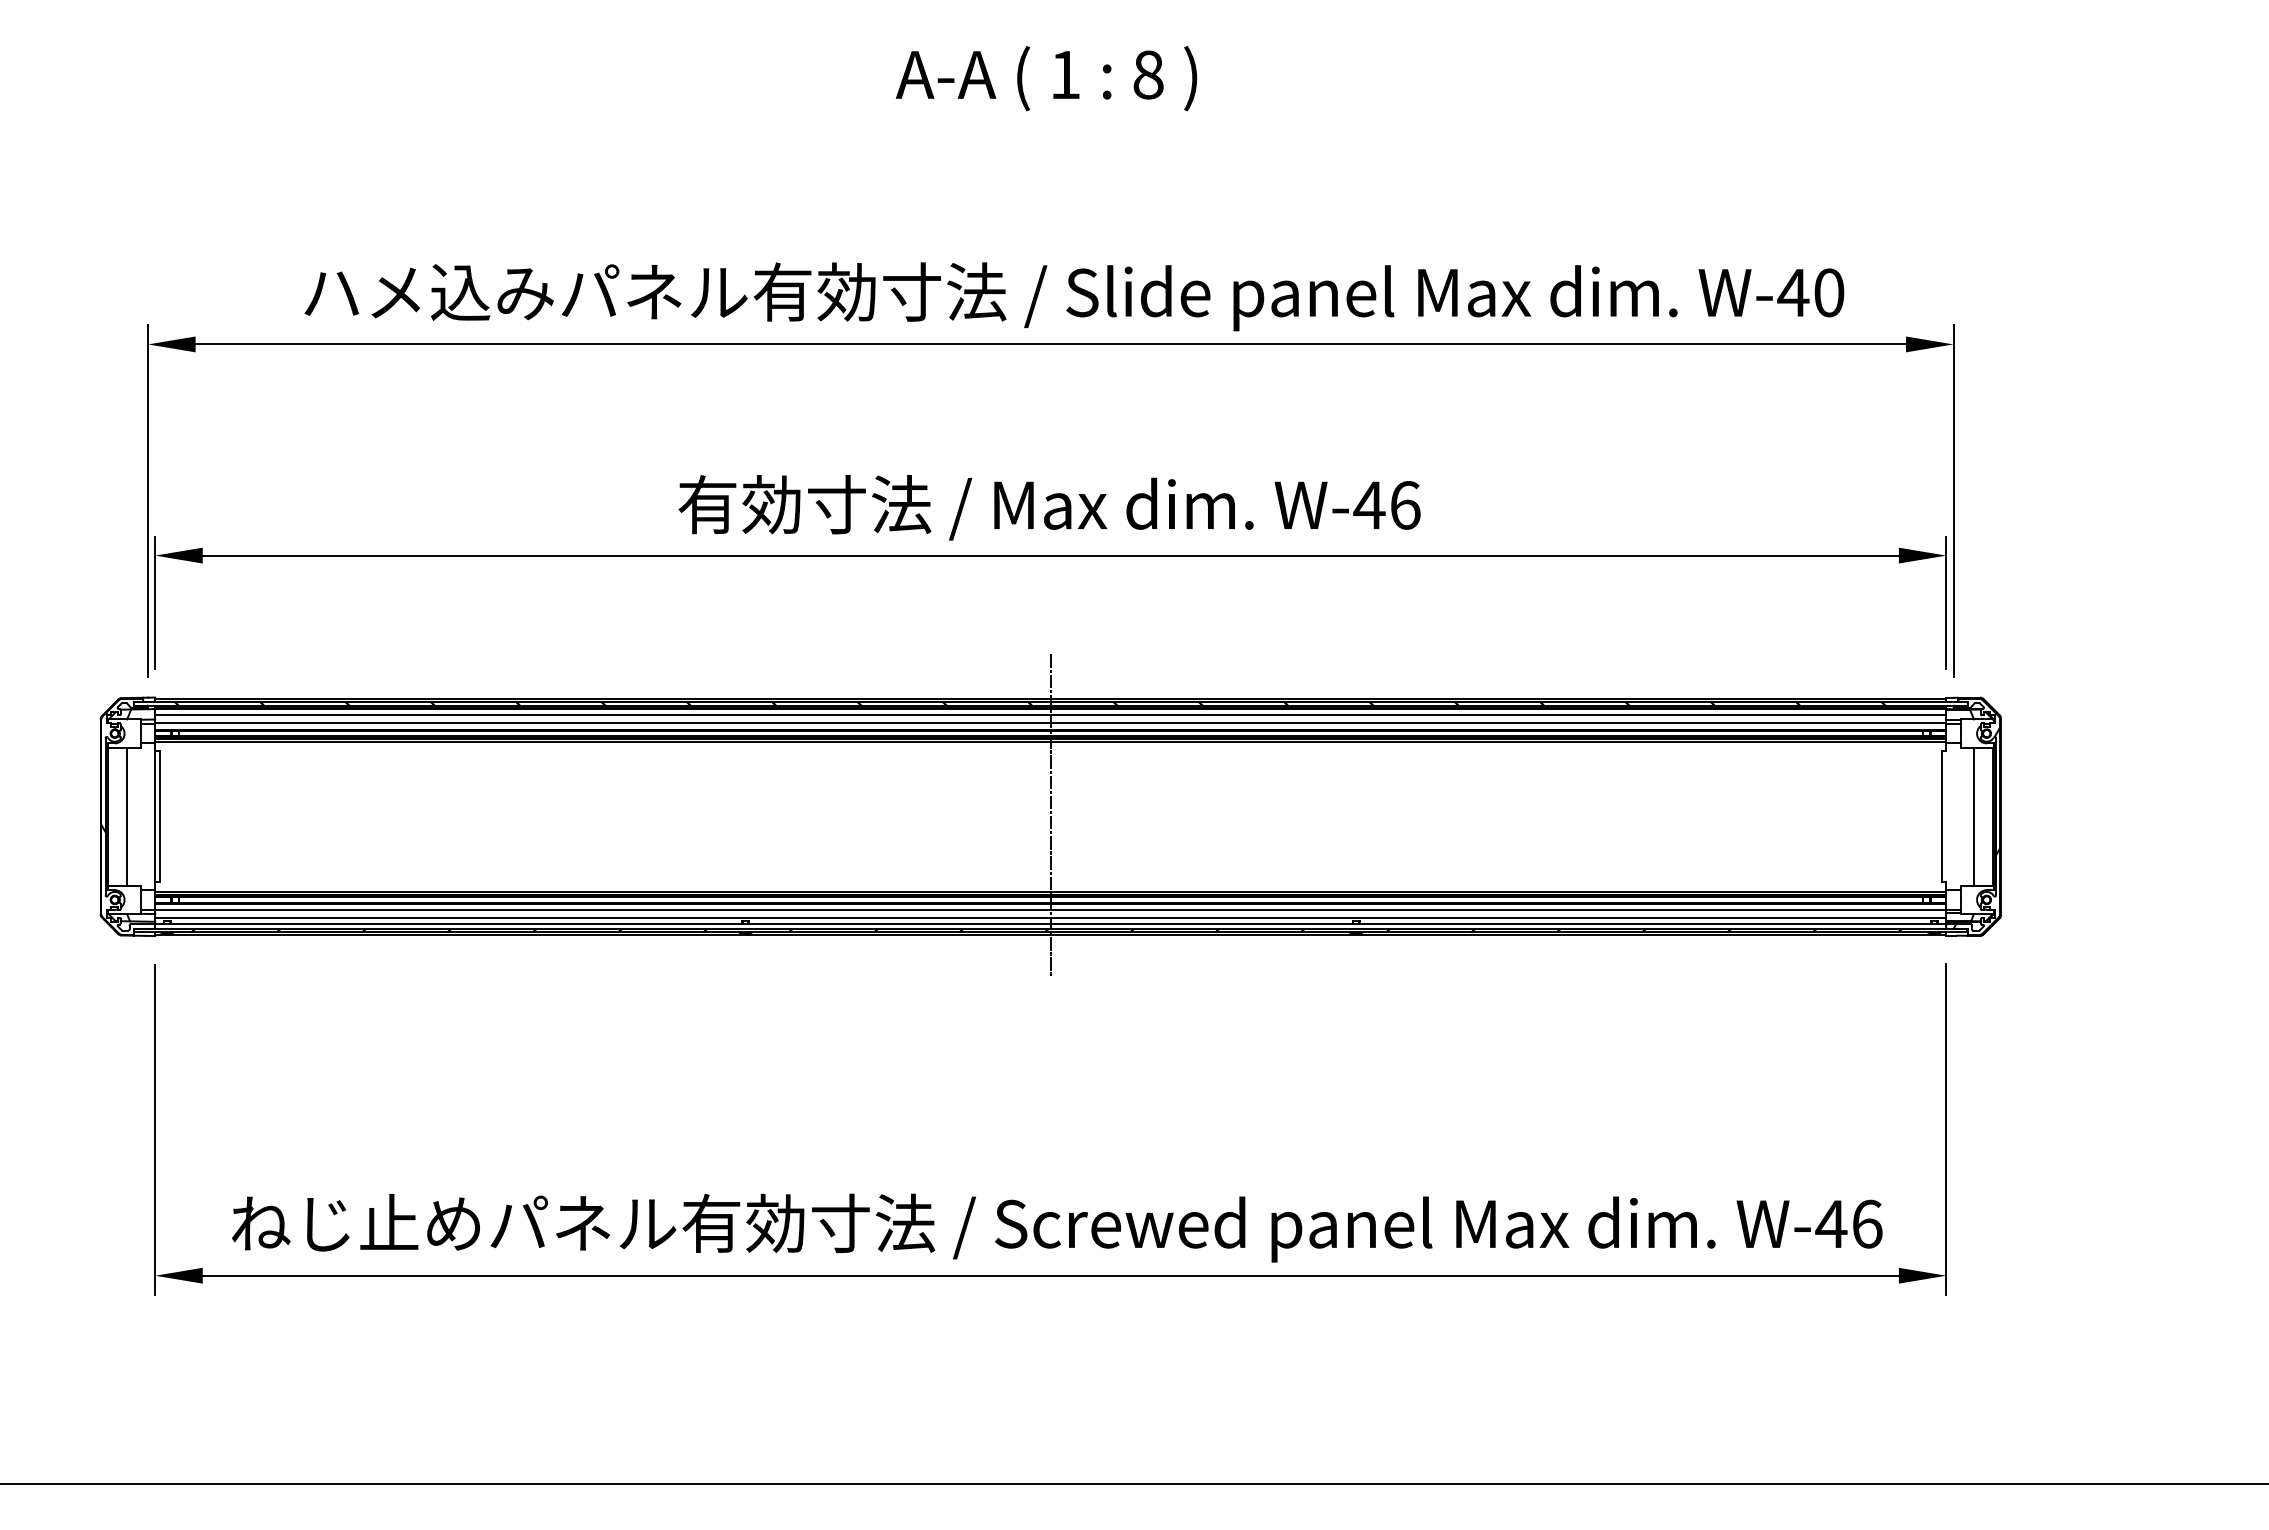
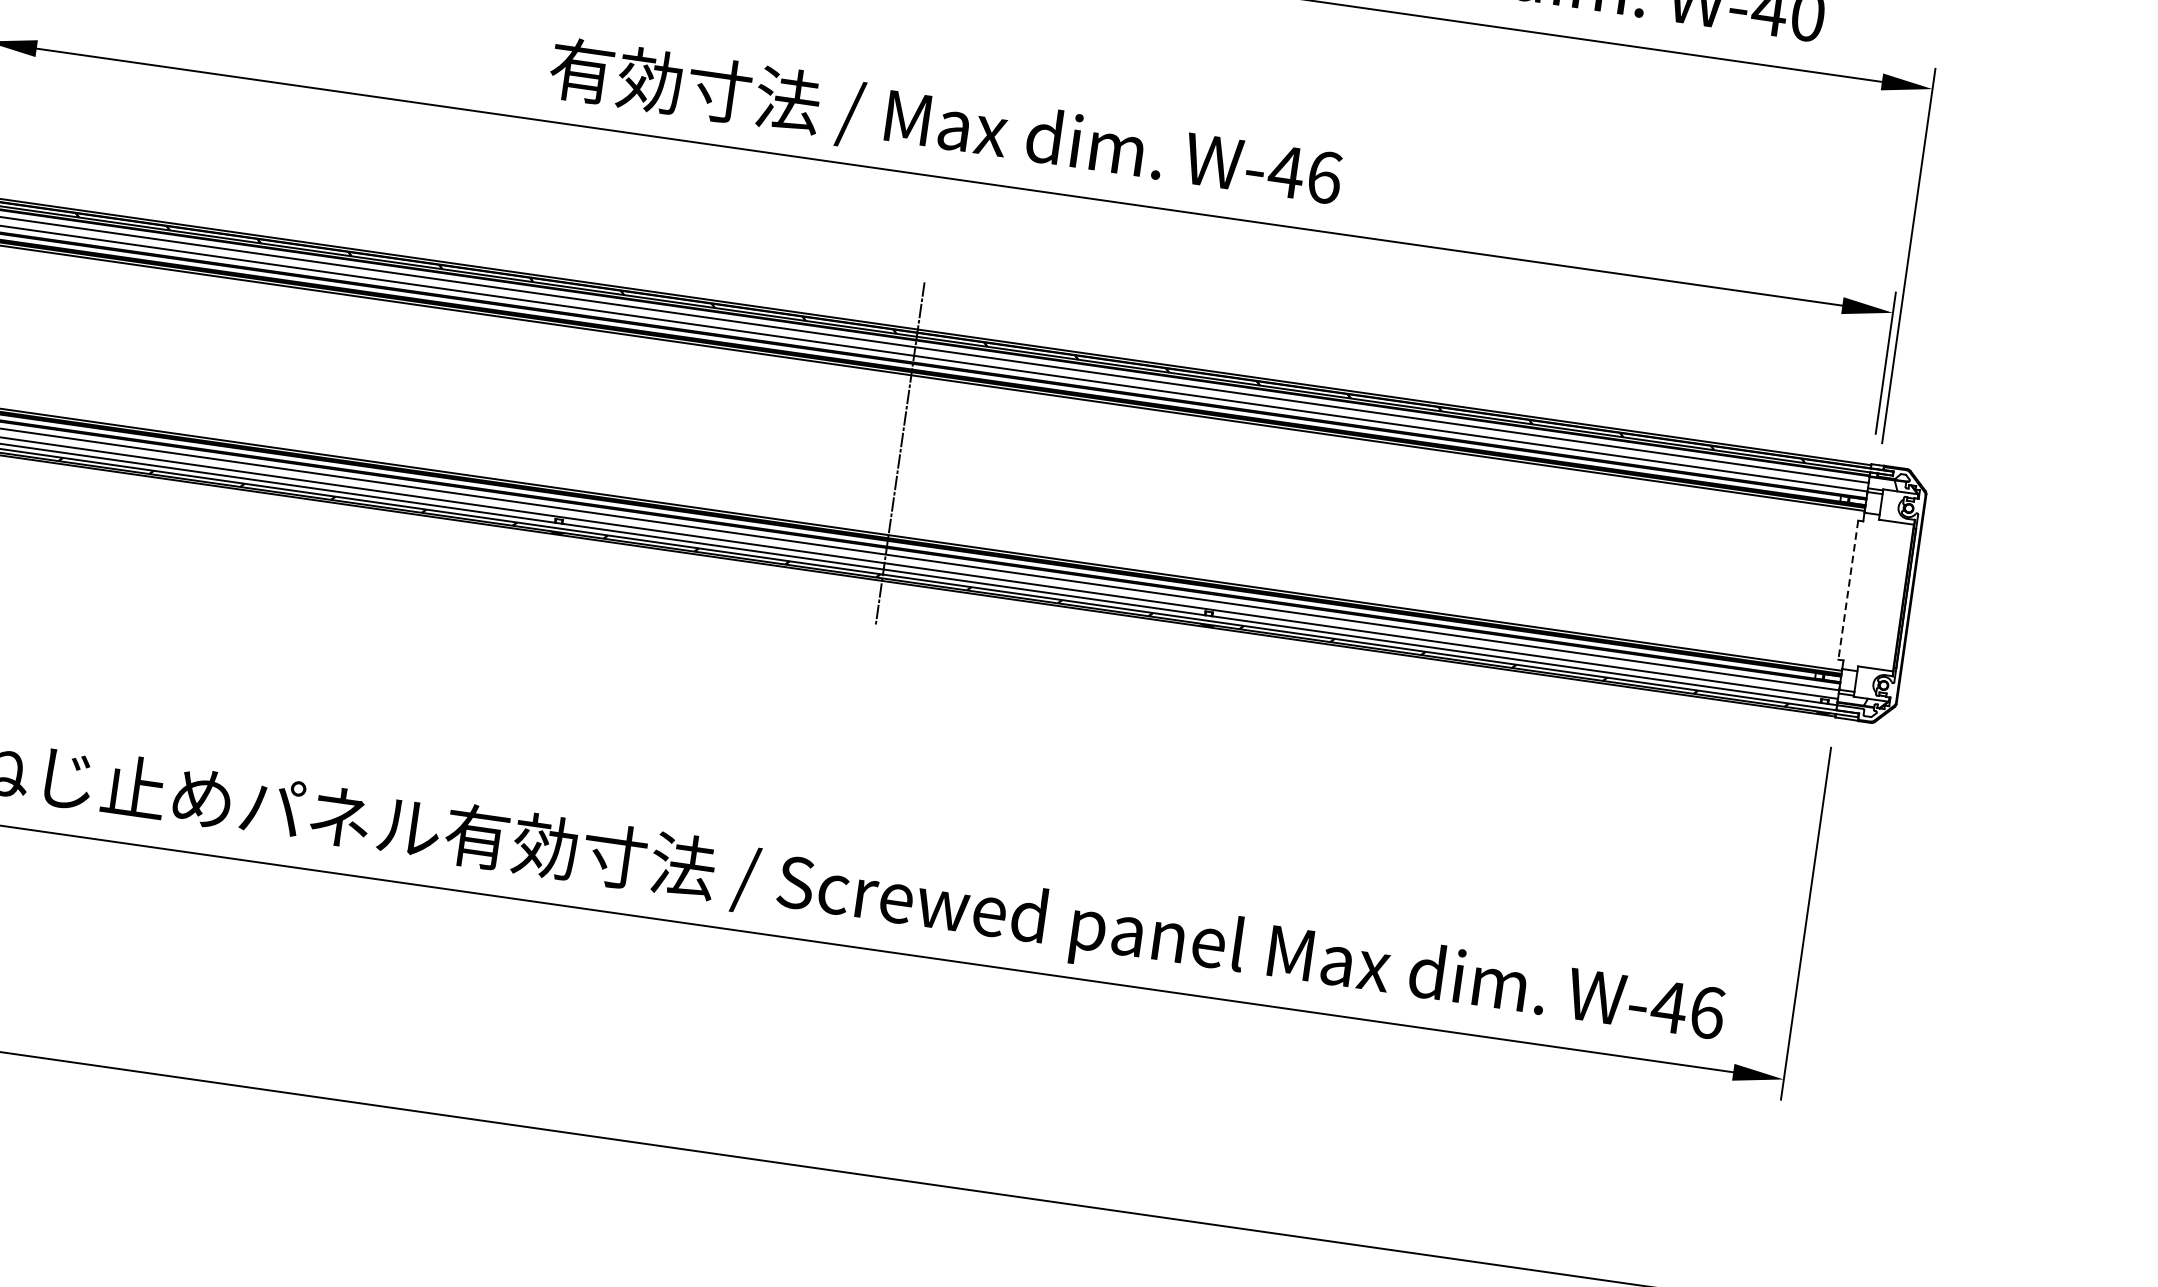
line: (1974, 816) -> (1883, 594), removed
line: (1941, 817) -> (1848, 590), solid -> dashed
hatch: (1976, 827) -> (1883, 606), removed

